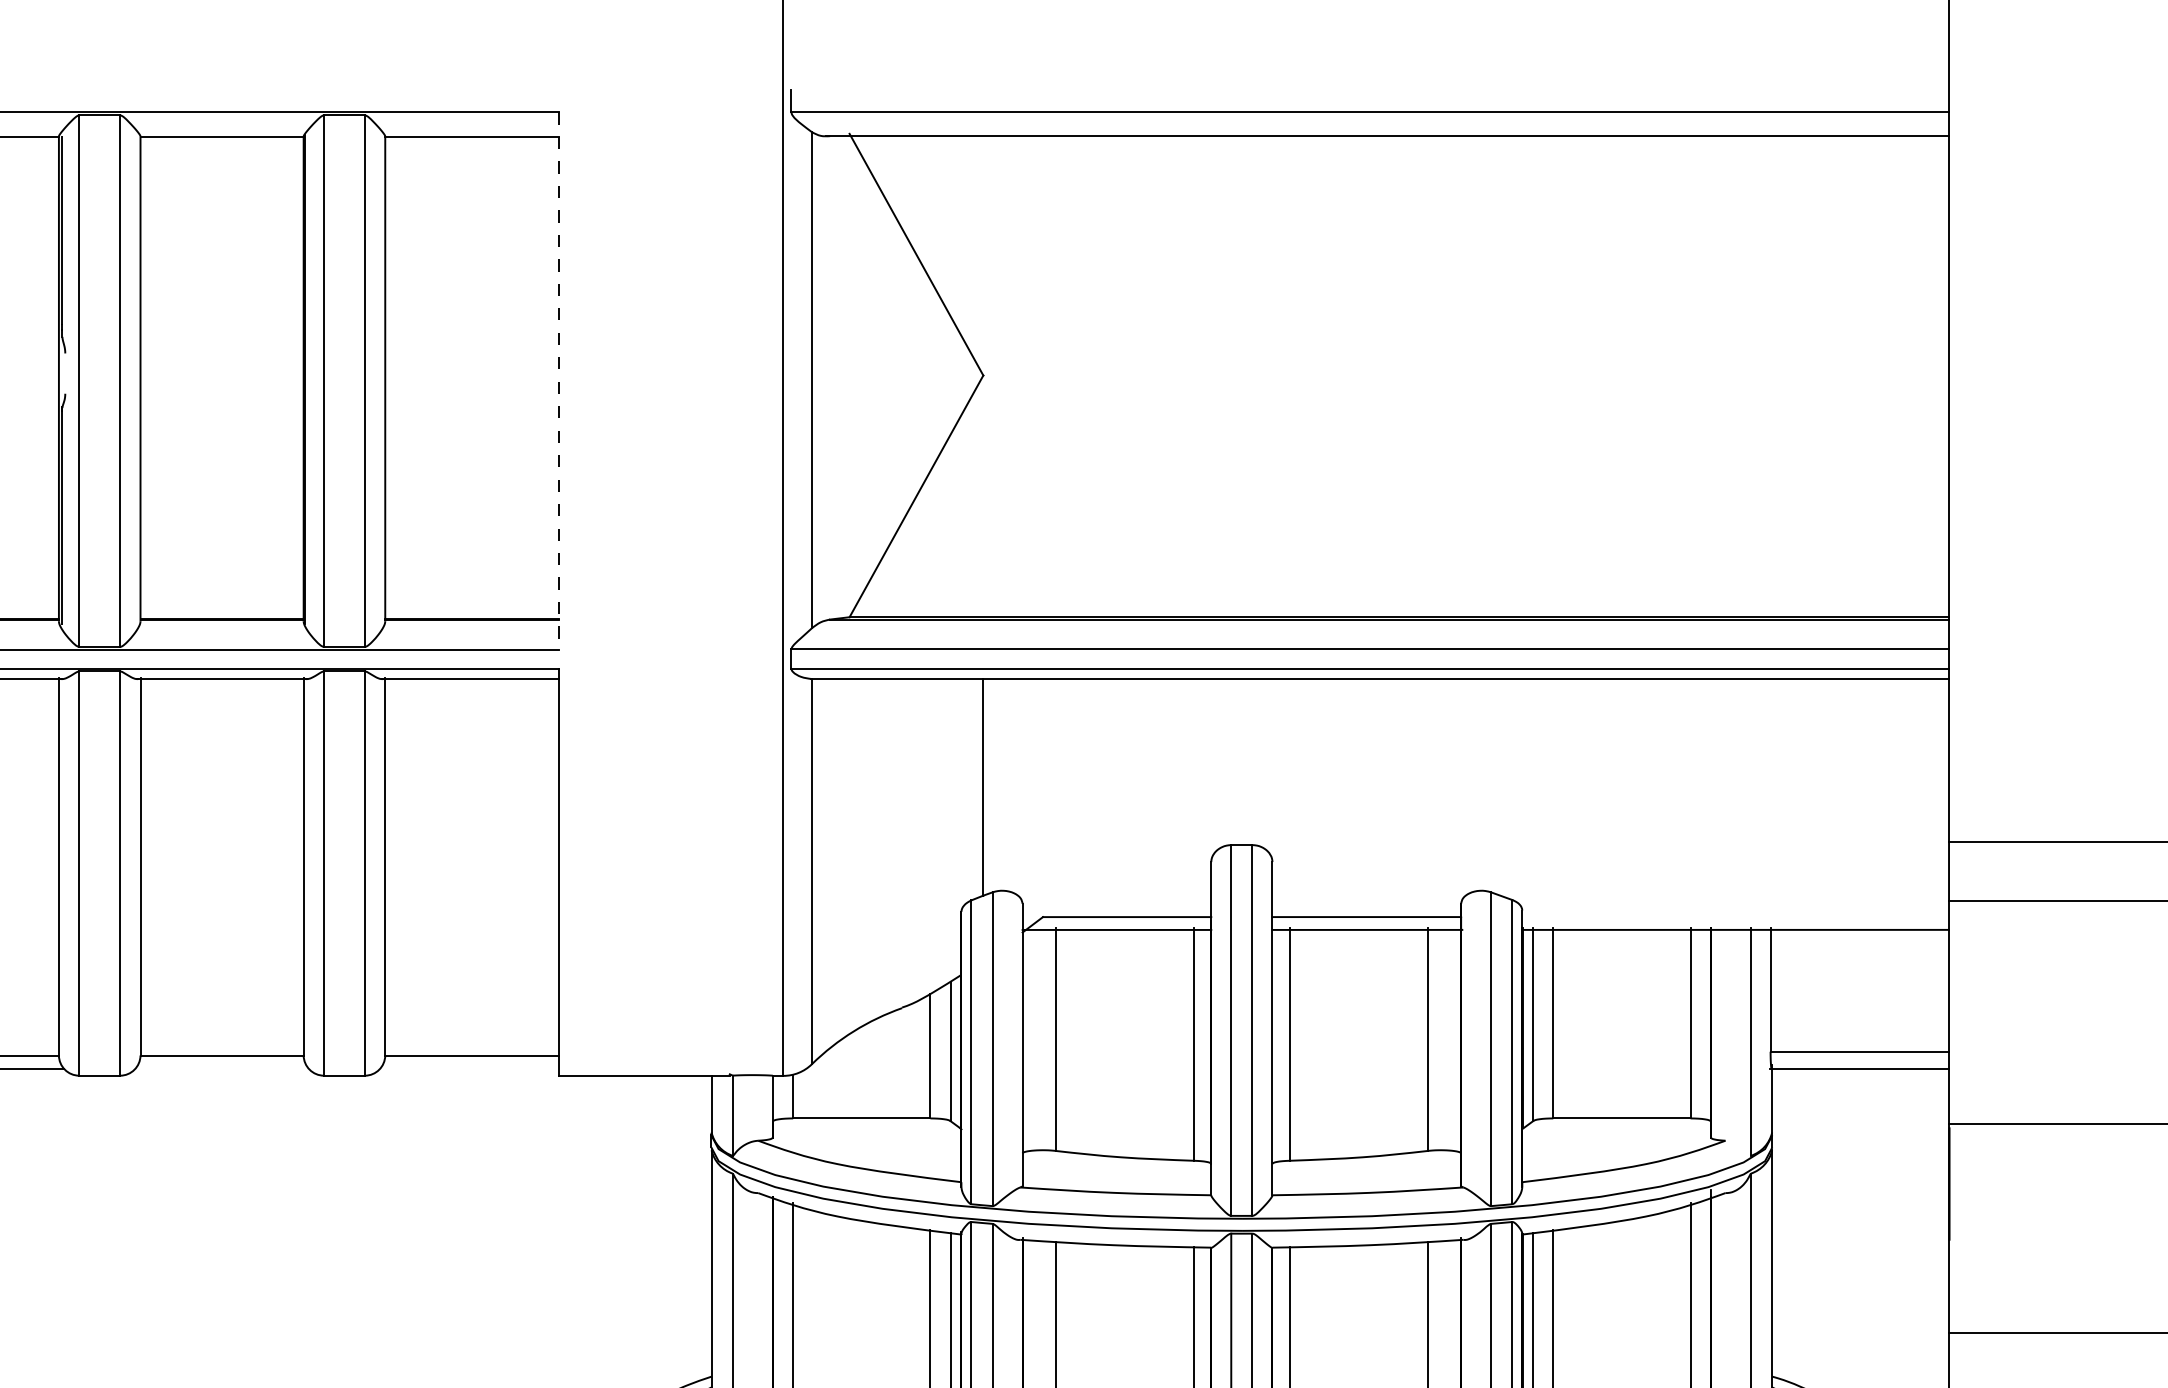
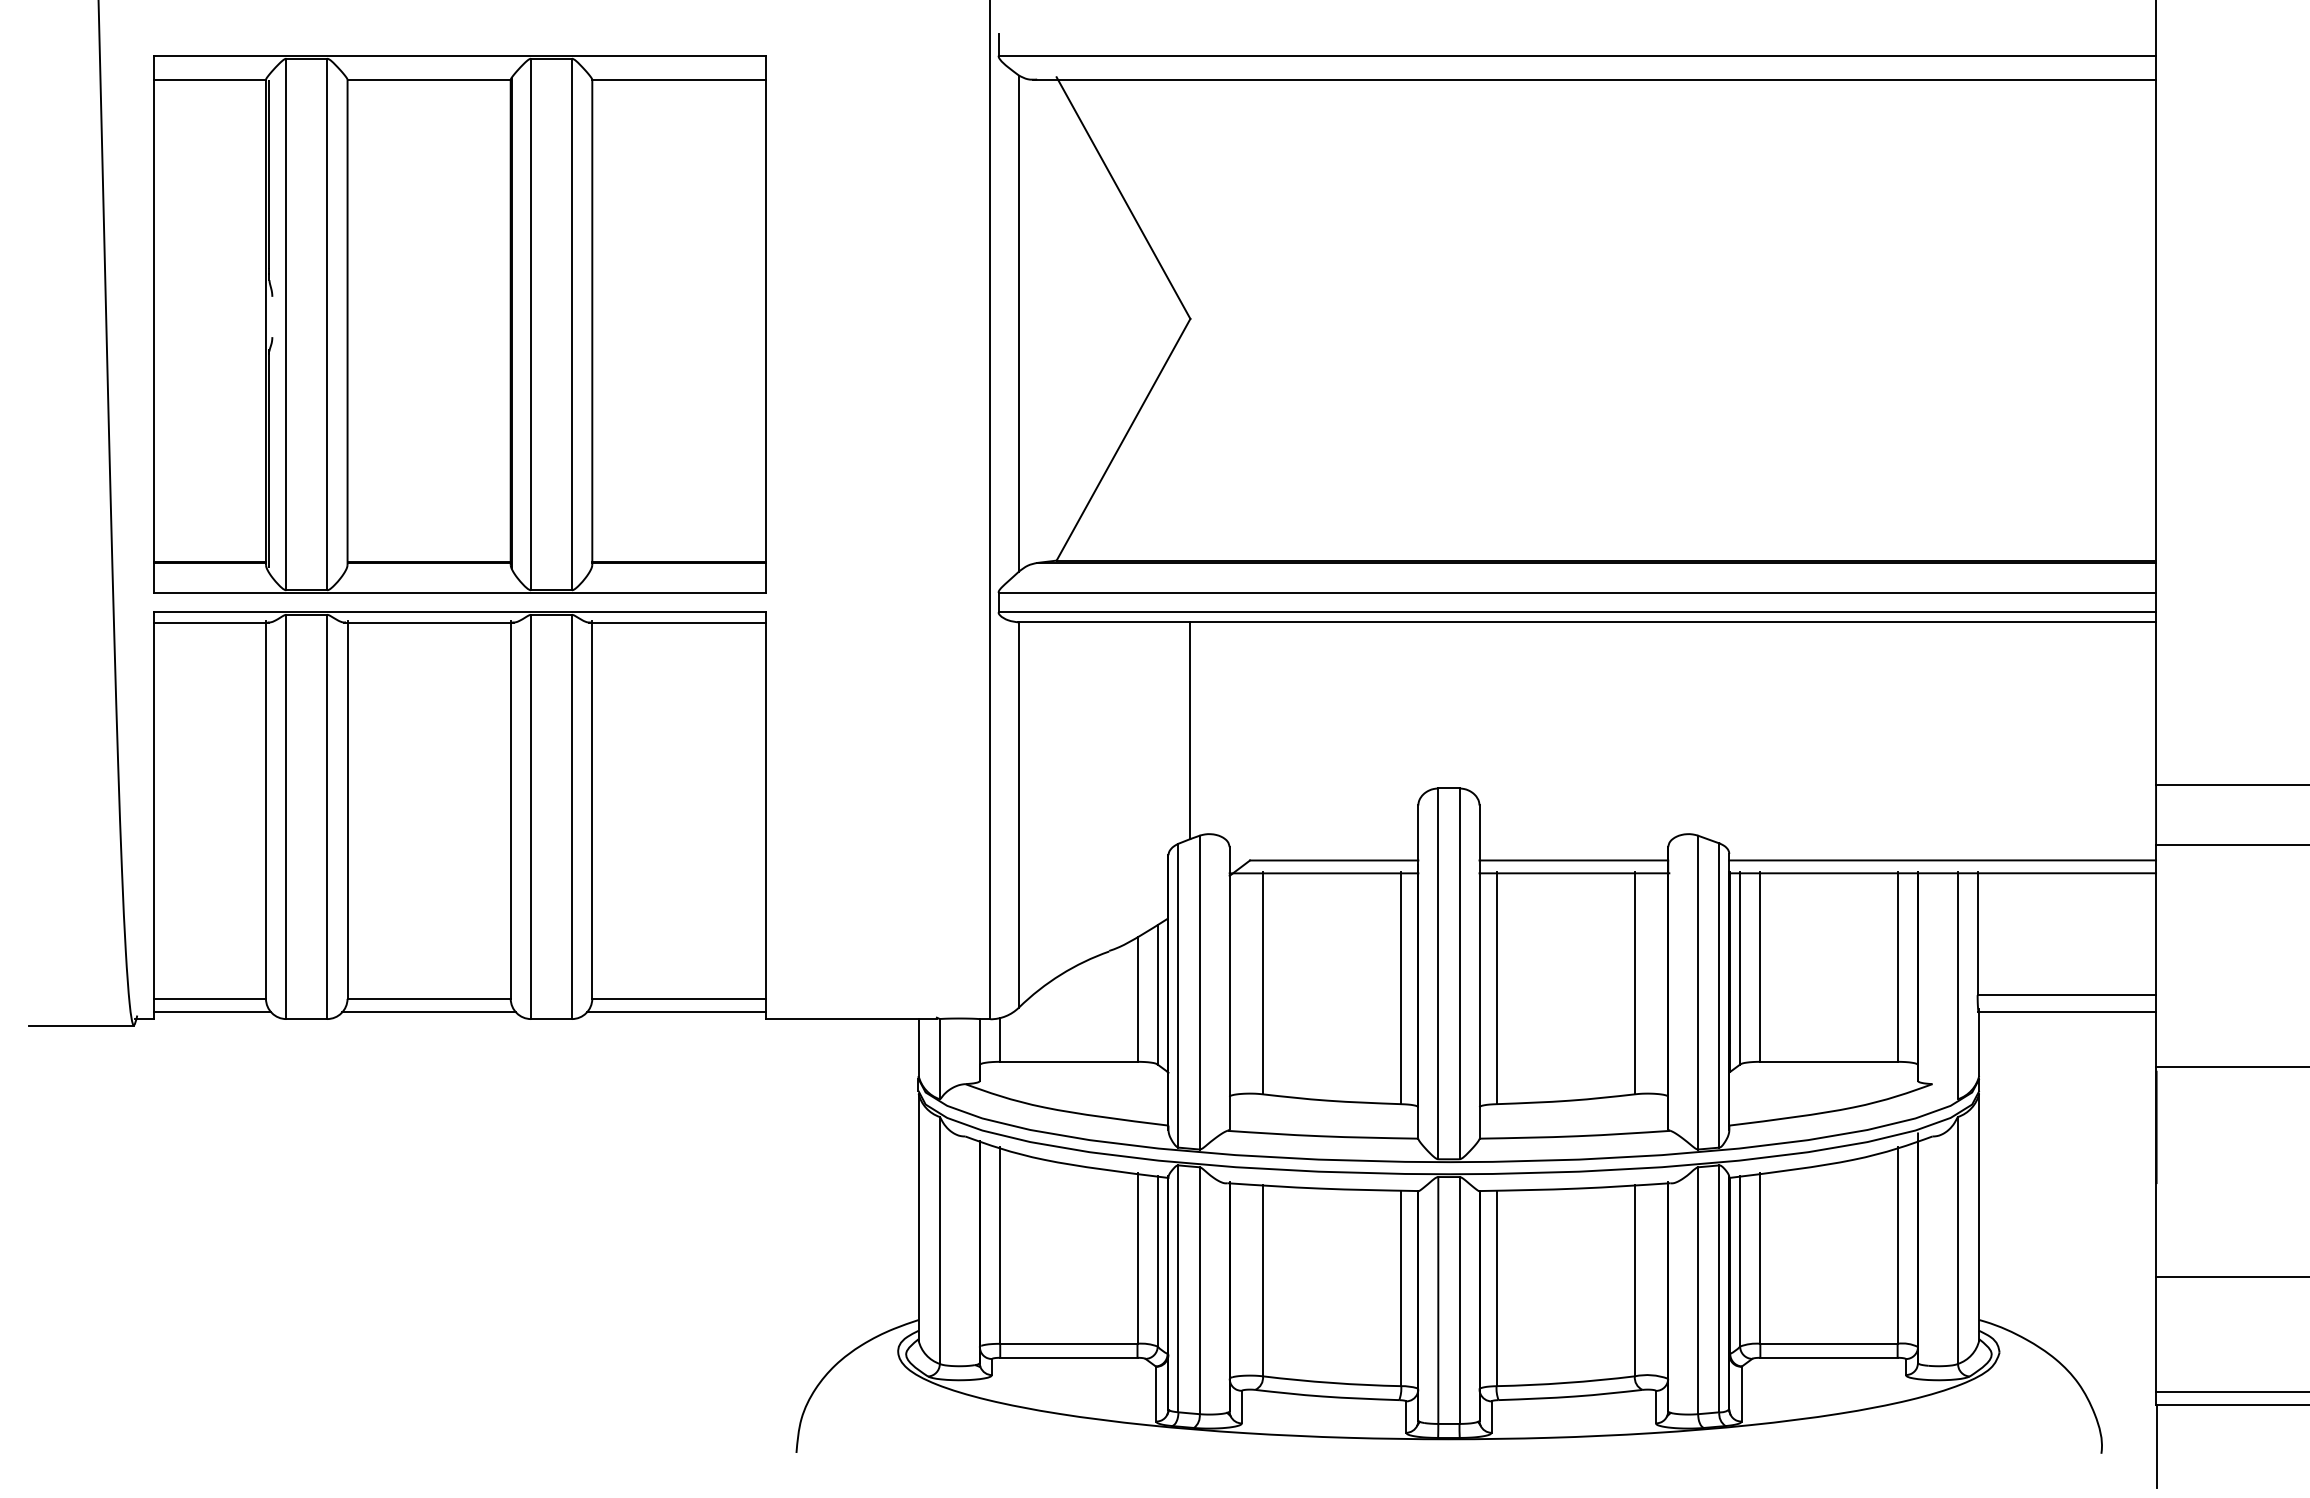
line: (558, 381) -> (765, 324), dashed -> solid
line: (1735, 917) -> (1942, 860), added
line: (221, 1069) -> (428, 1012), added
line: (469, 1069) -> (676, 1012), added

